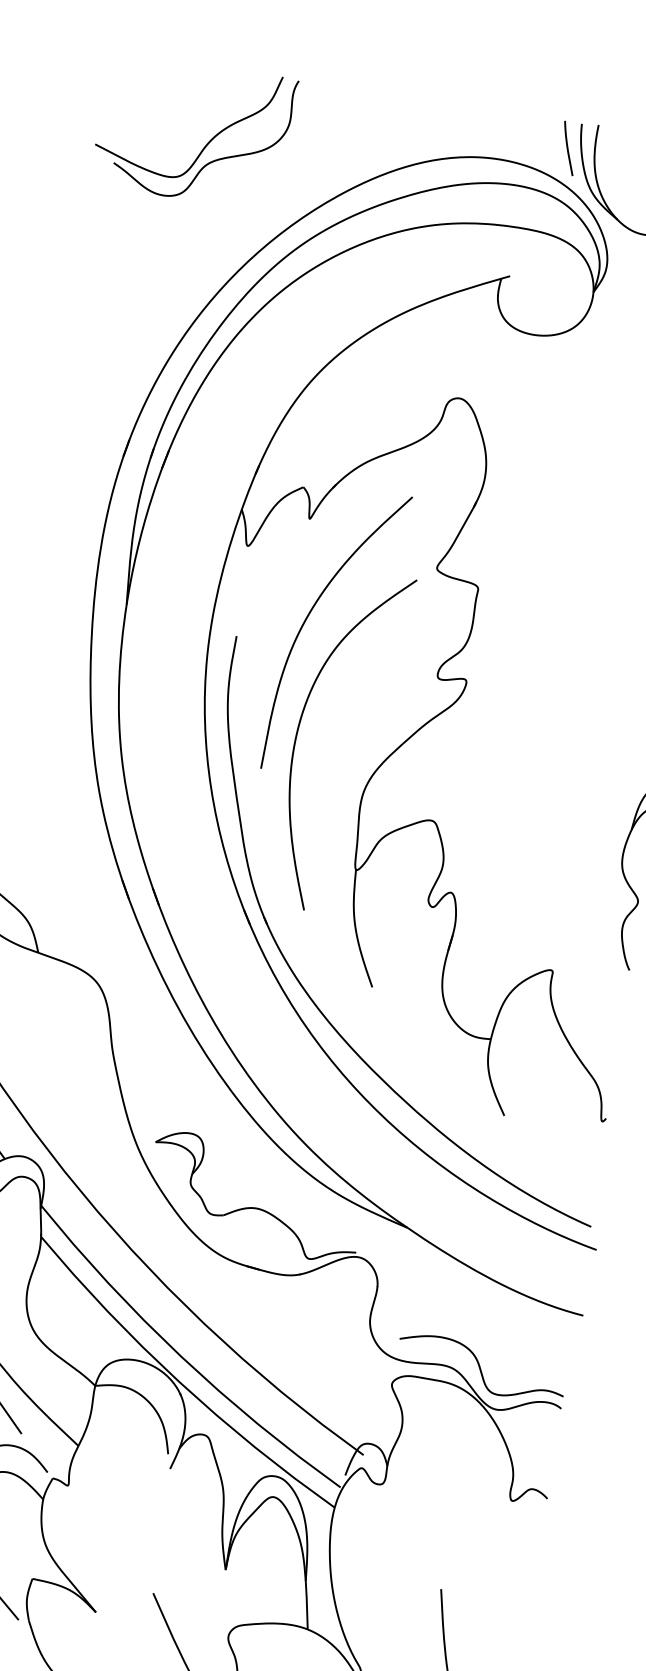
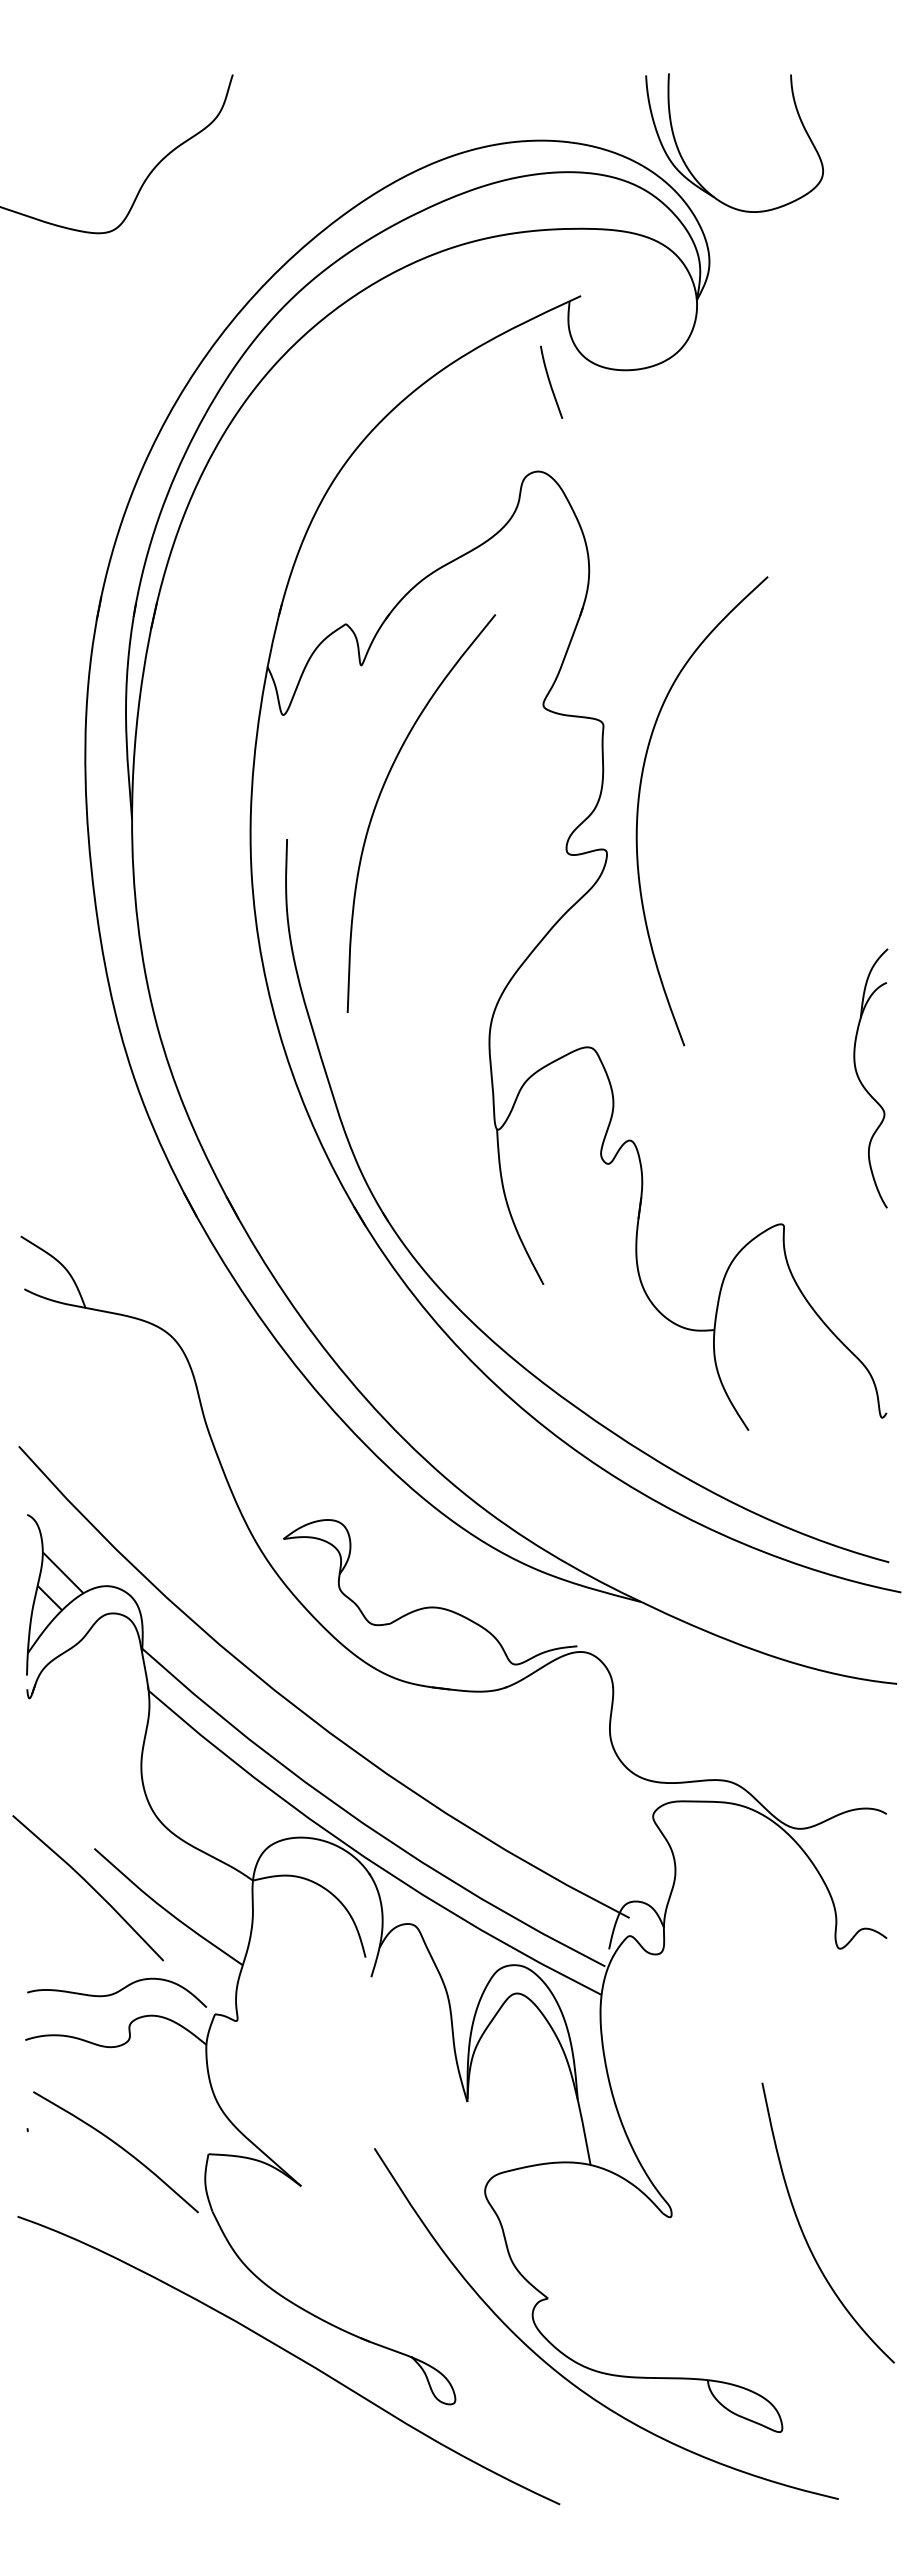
curve: (568, 147) -> (550, 381), moved
curve: (215, 159) -> (158, 200), removed
curve: (298, 730) -> (639, 804), moved
curve: (480, 1367) -> (769, 1775), removed

